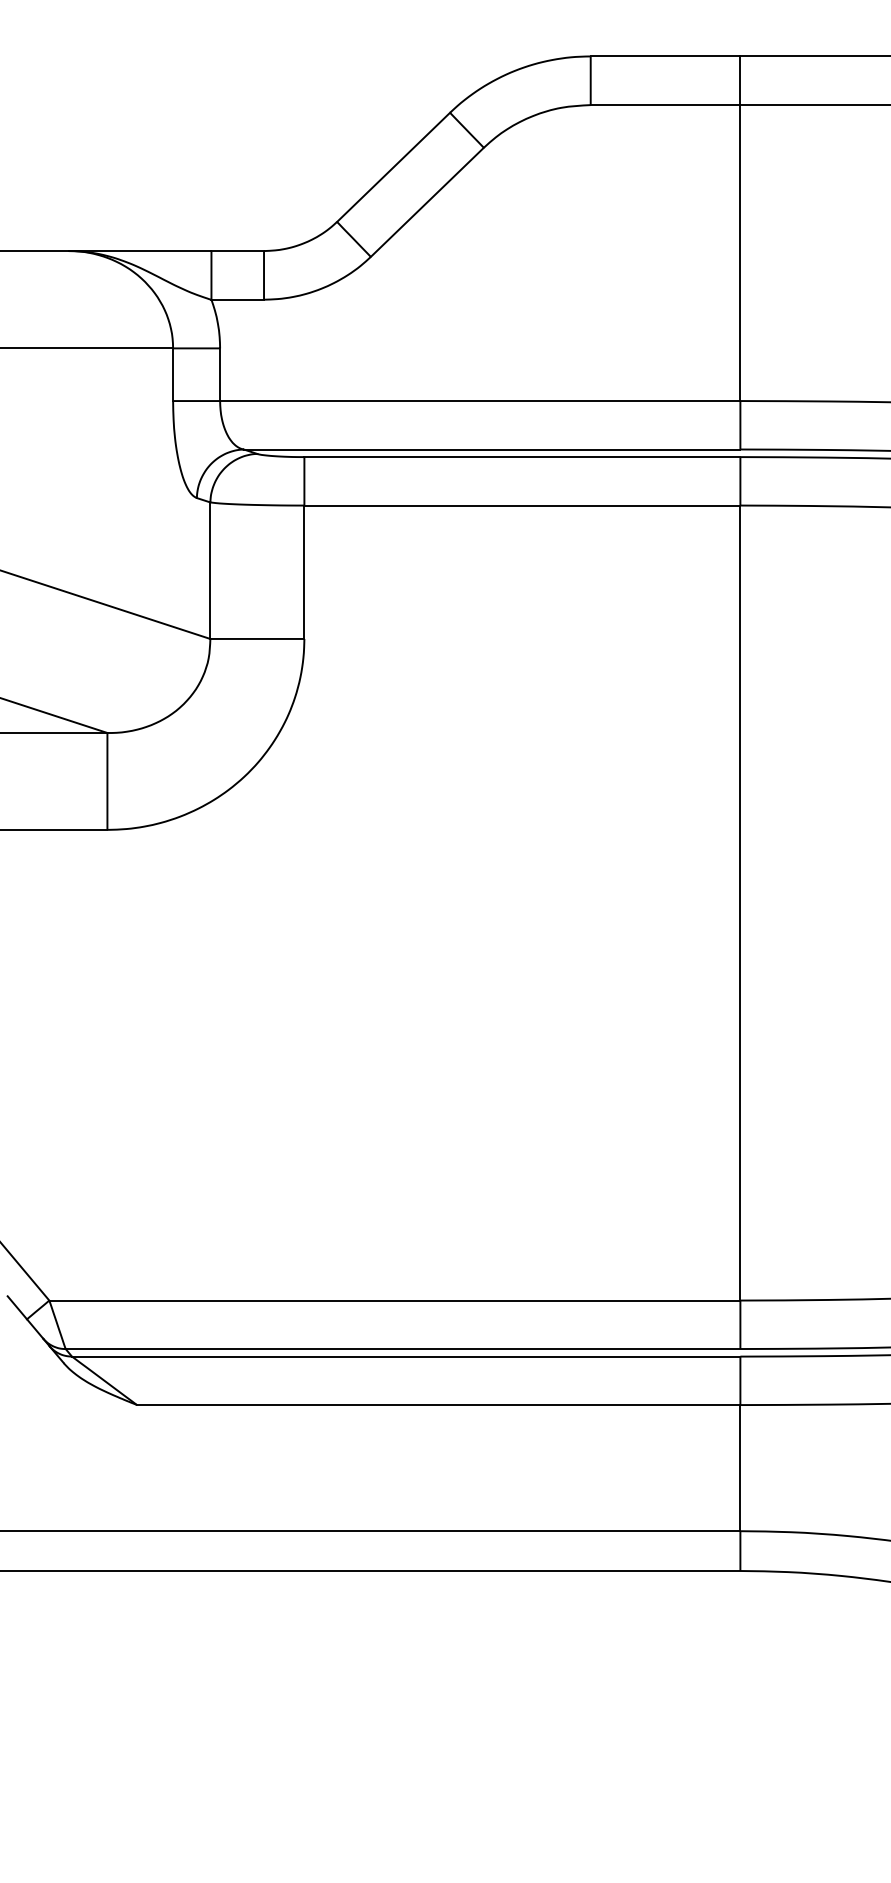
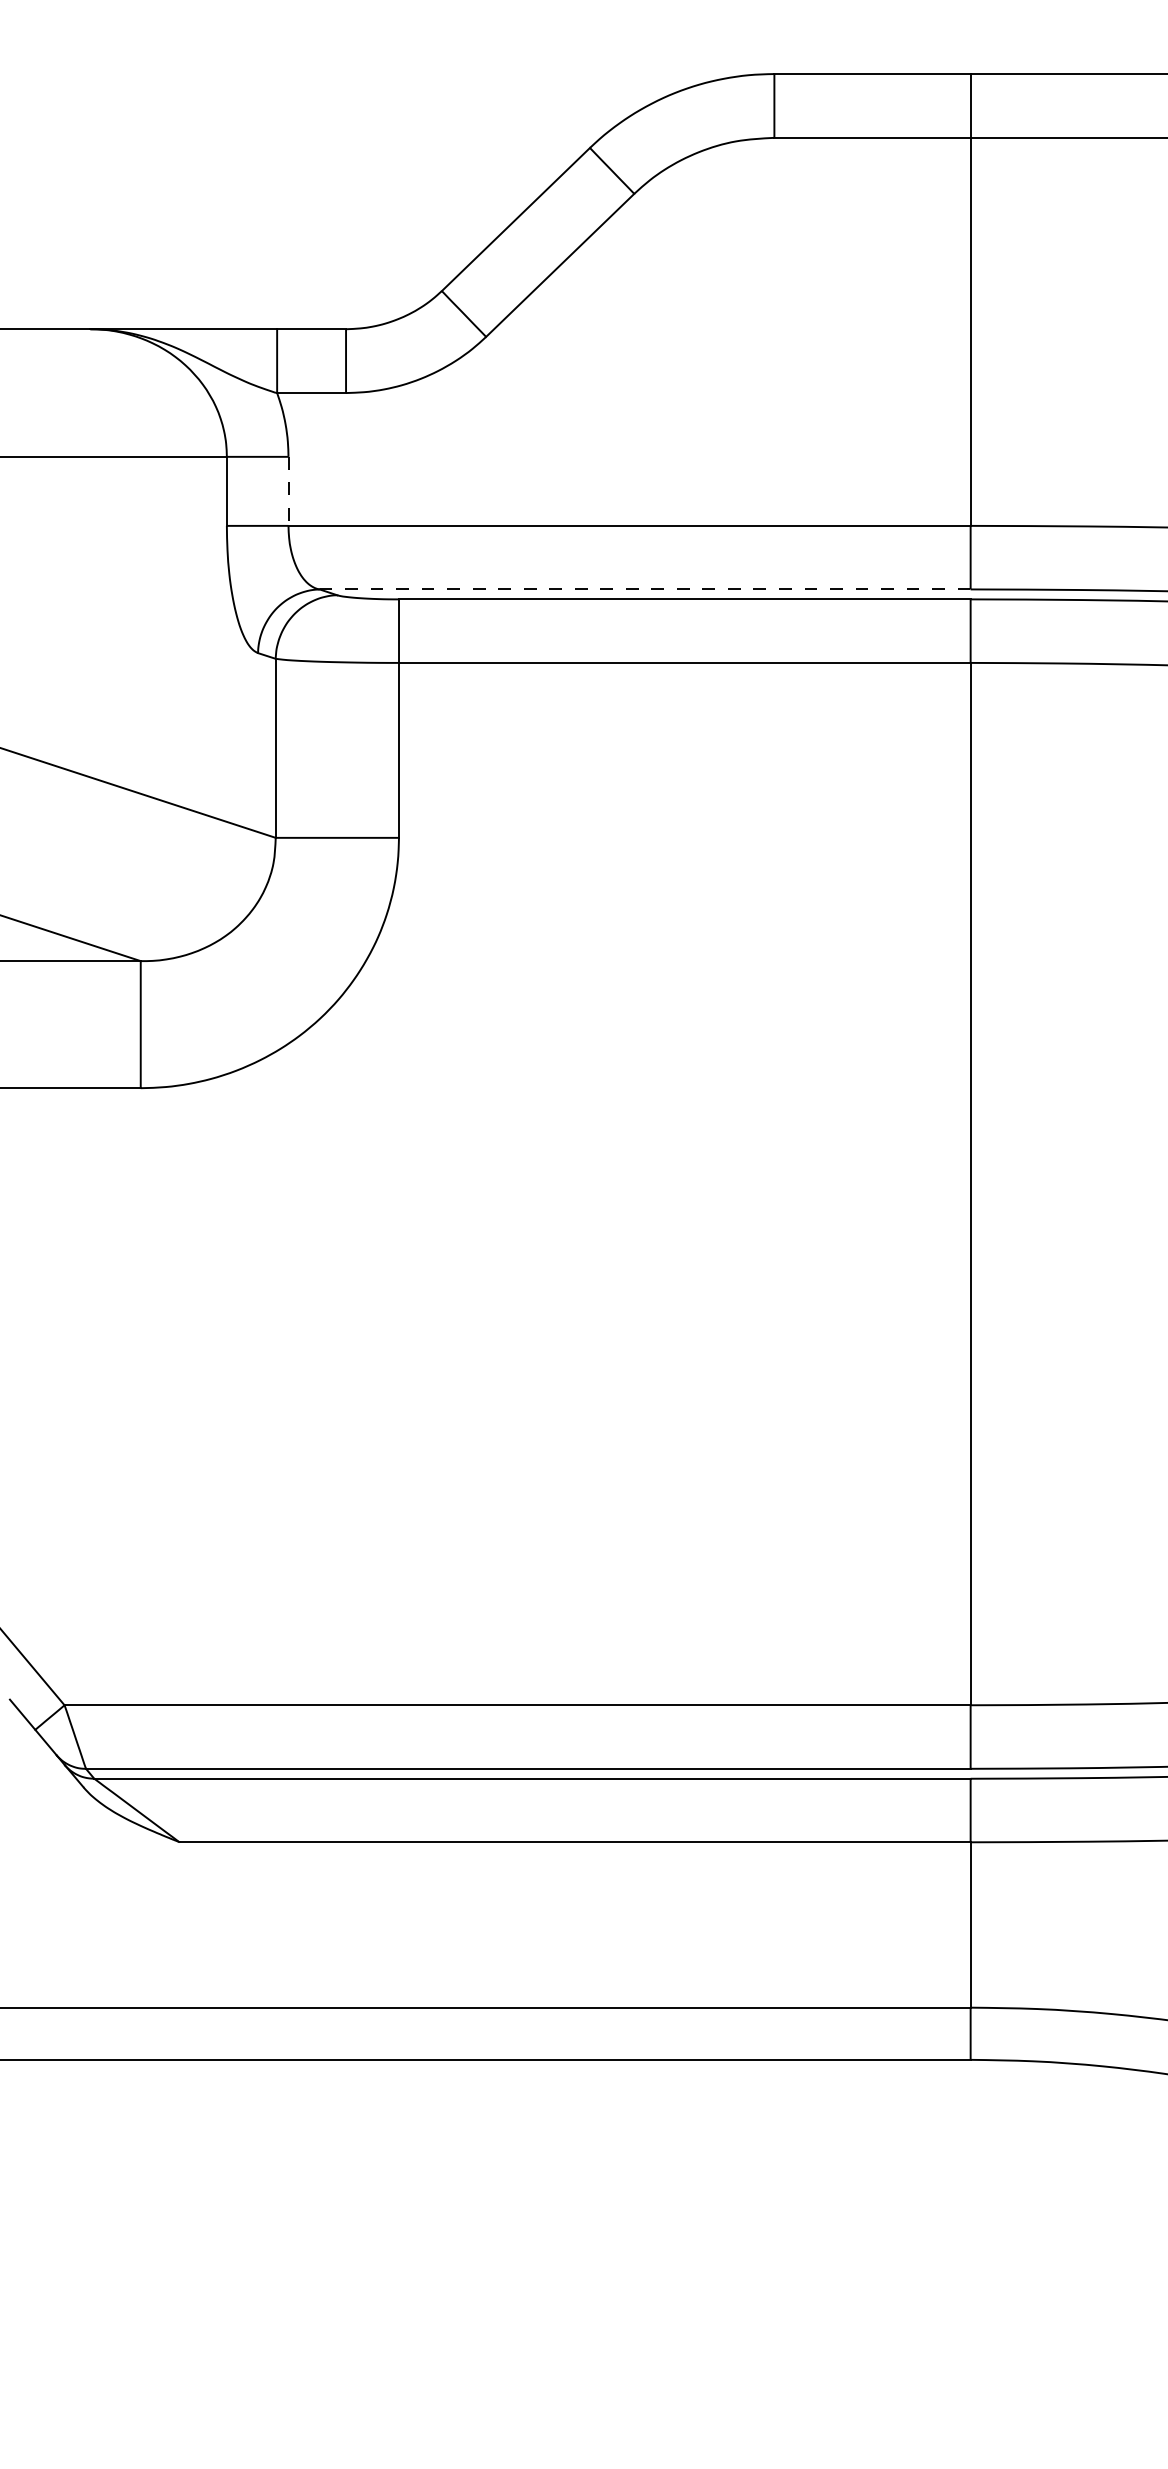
line: (220, 374) -> (288, 491), solid -> dashed
line: (492, 449) -> (645, 589), solid -> dashed

